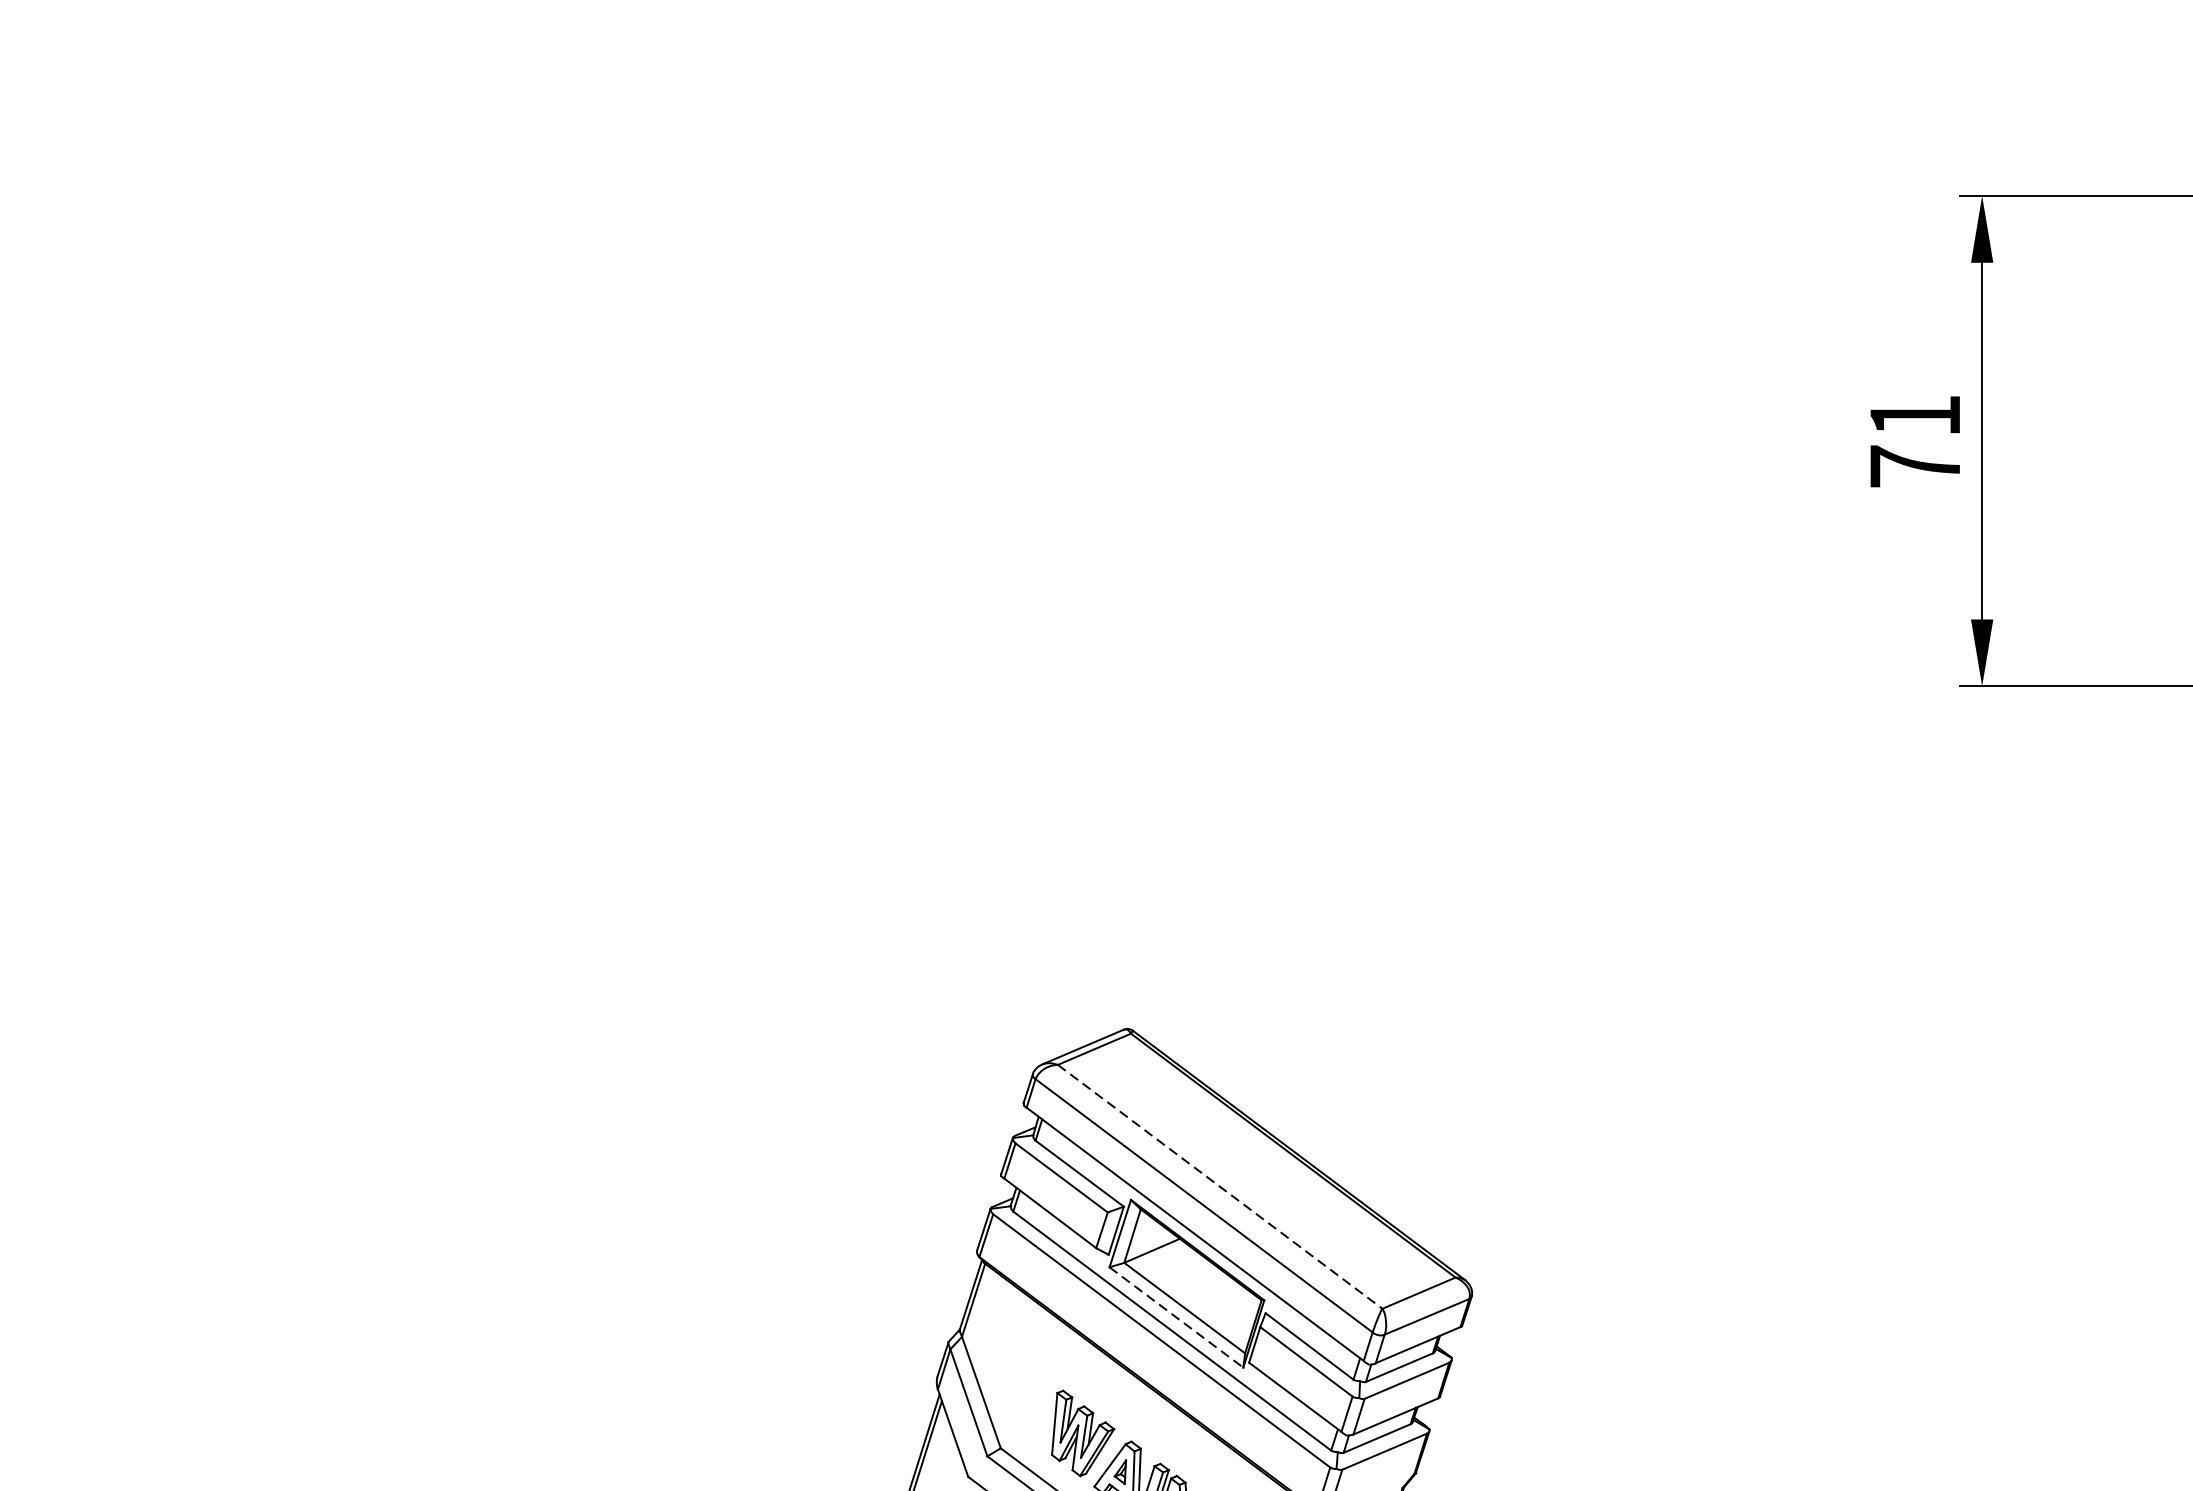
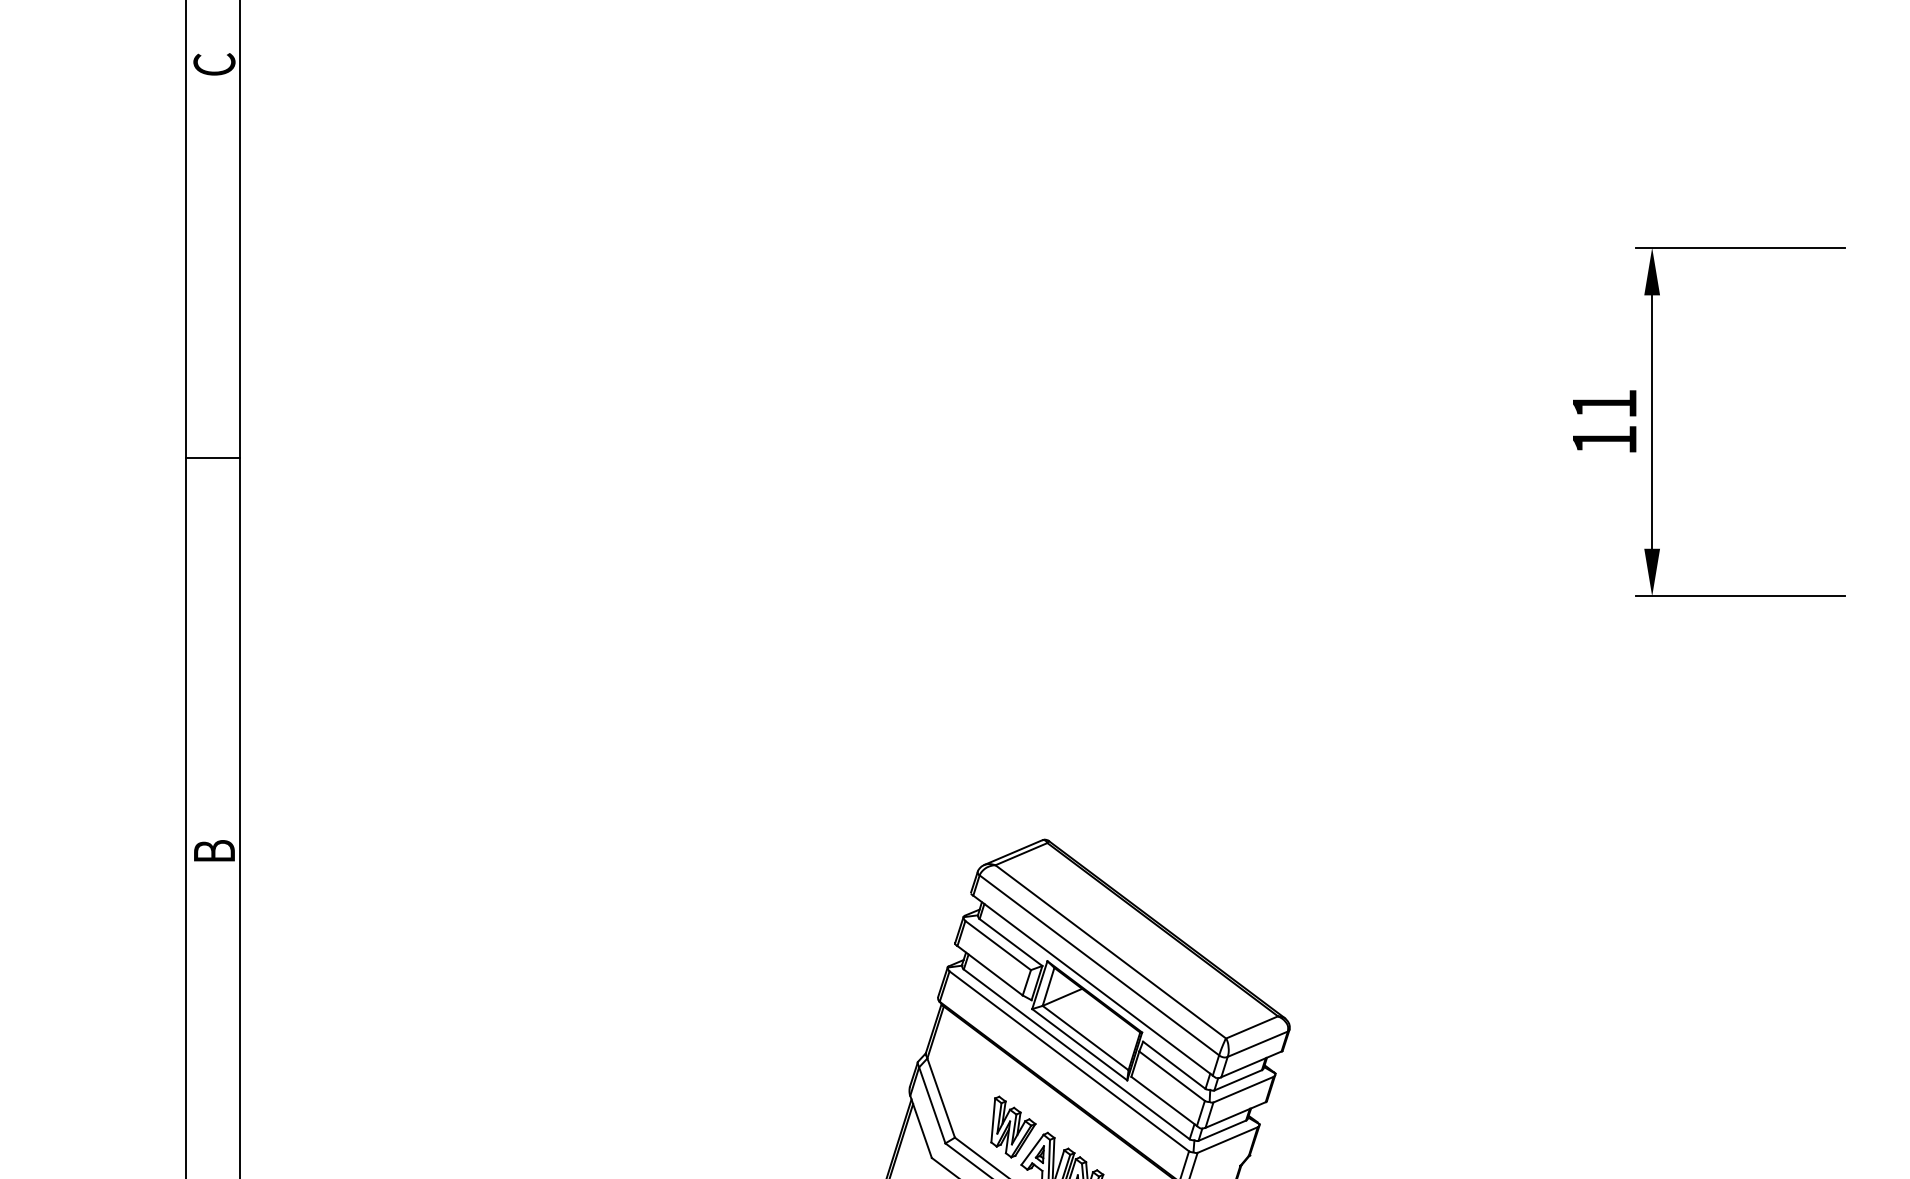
text: (1915, 465) -> (1604, 439), 71 -> 11
line: (1221, 1187) -> (1111, 952), dashed -> solid
line: (1177, 1318) -> (1080, 1045), dashed -> solid

